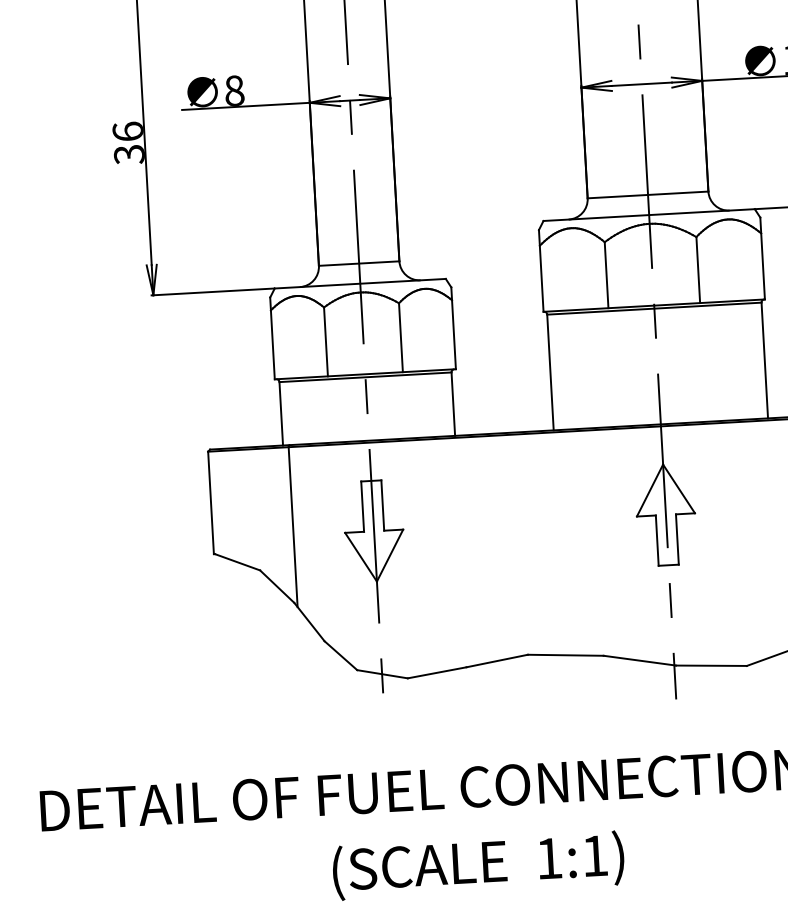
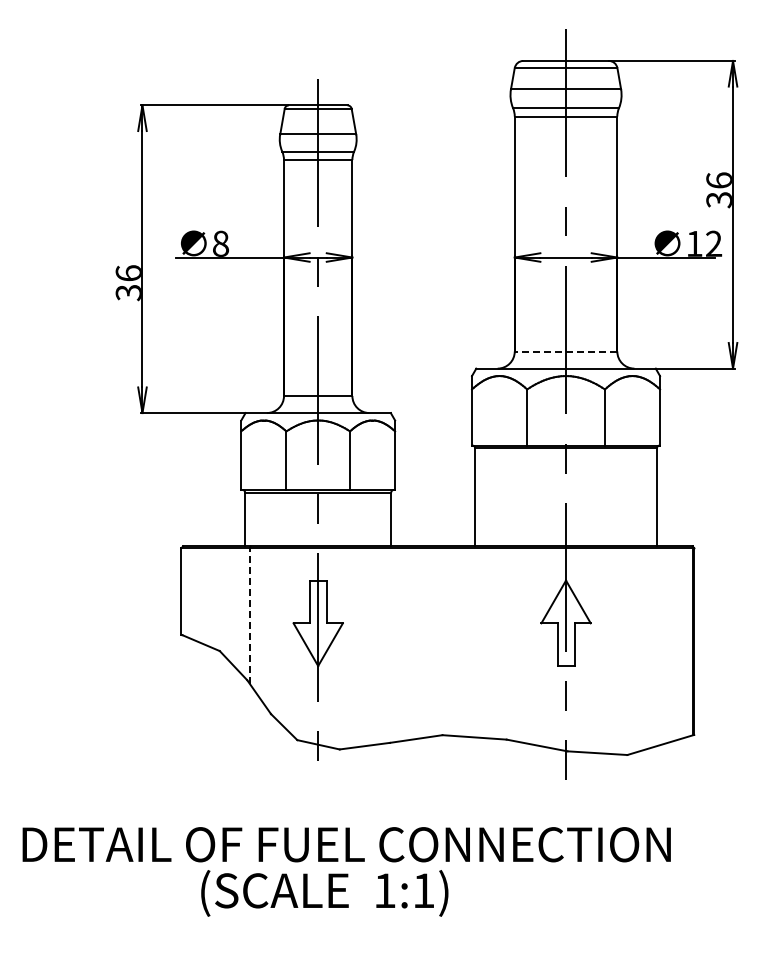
line: (647, 194) -> (565, 351), solid -> dashed
line: (292, 527) -> (249, 616), solid -> dashed
text: (478, 865) -> (324, 893), moved

